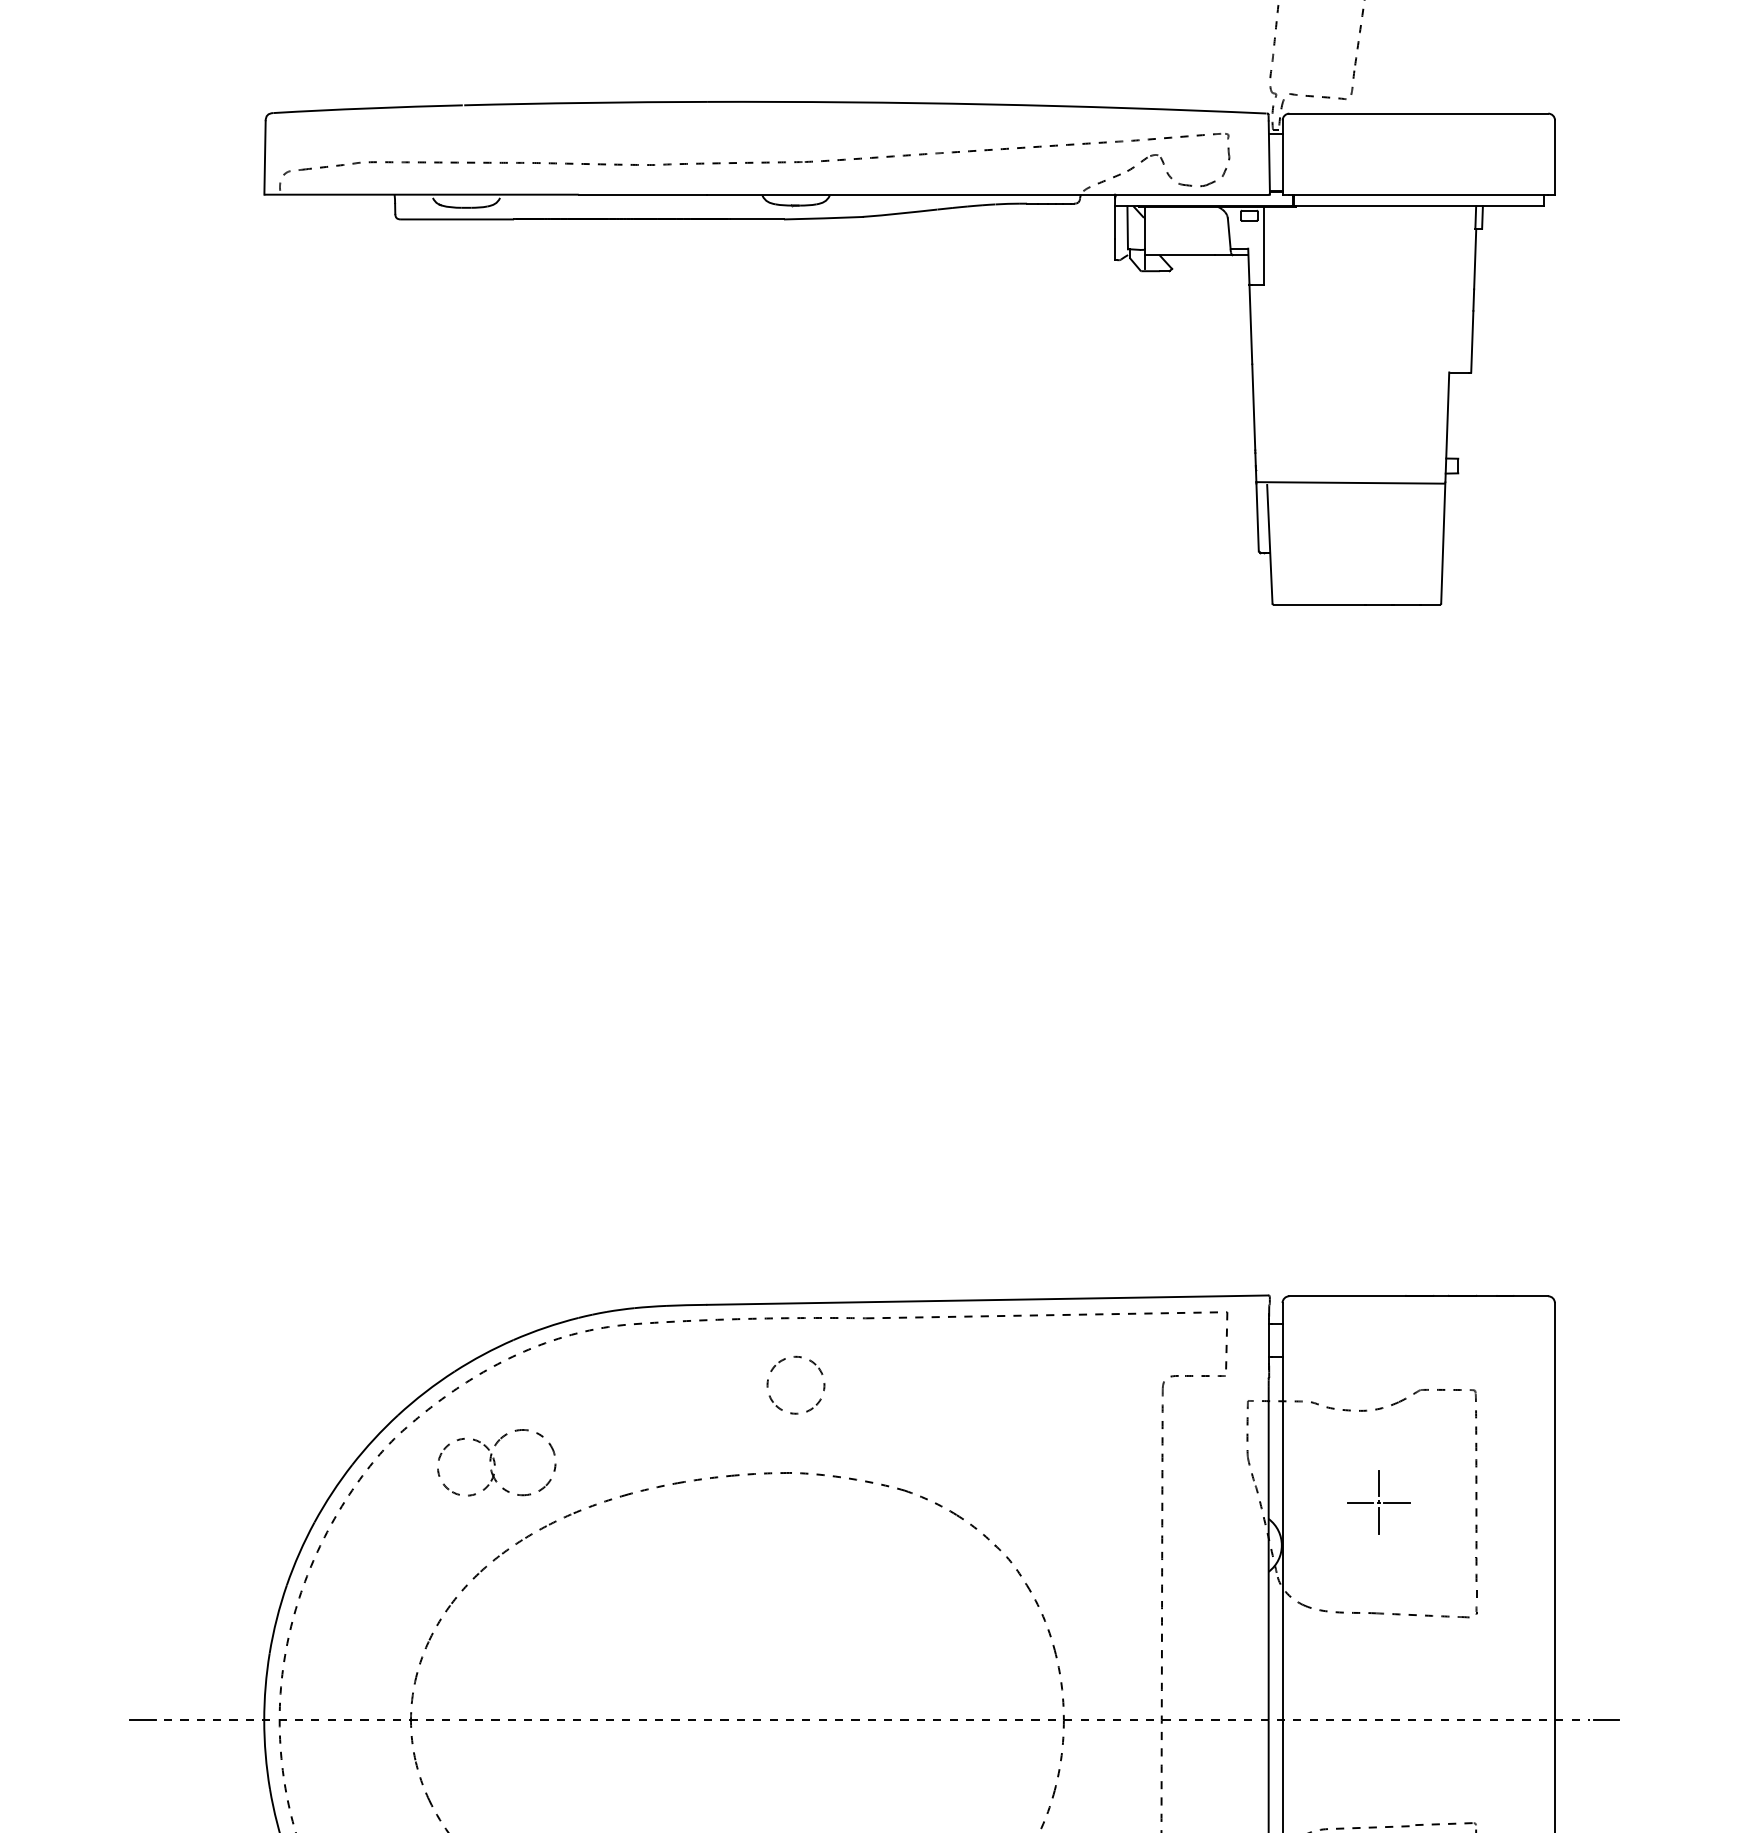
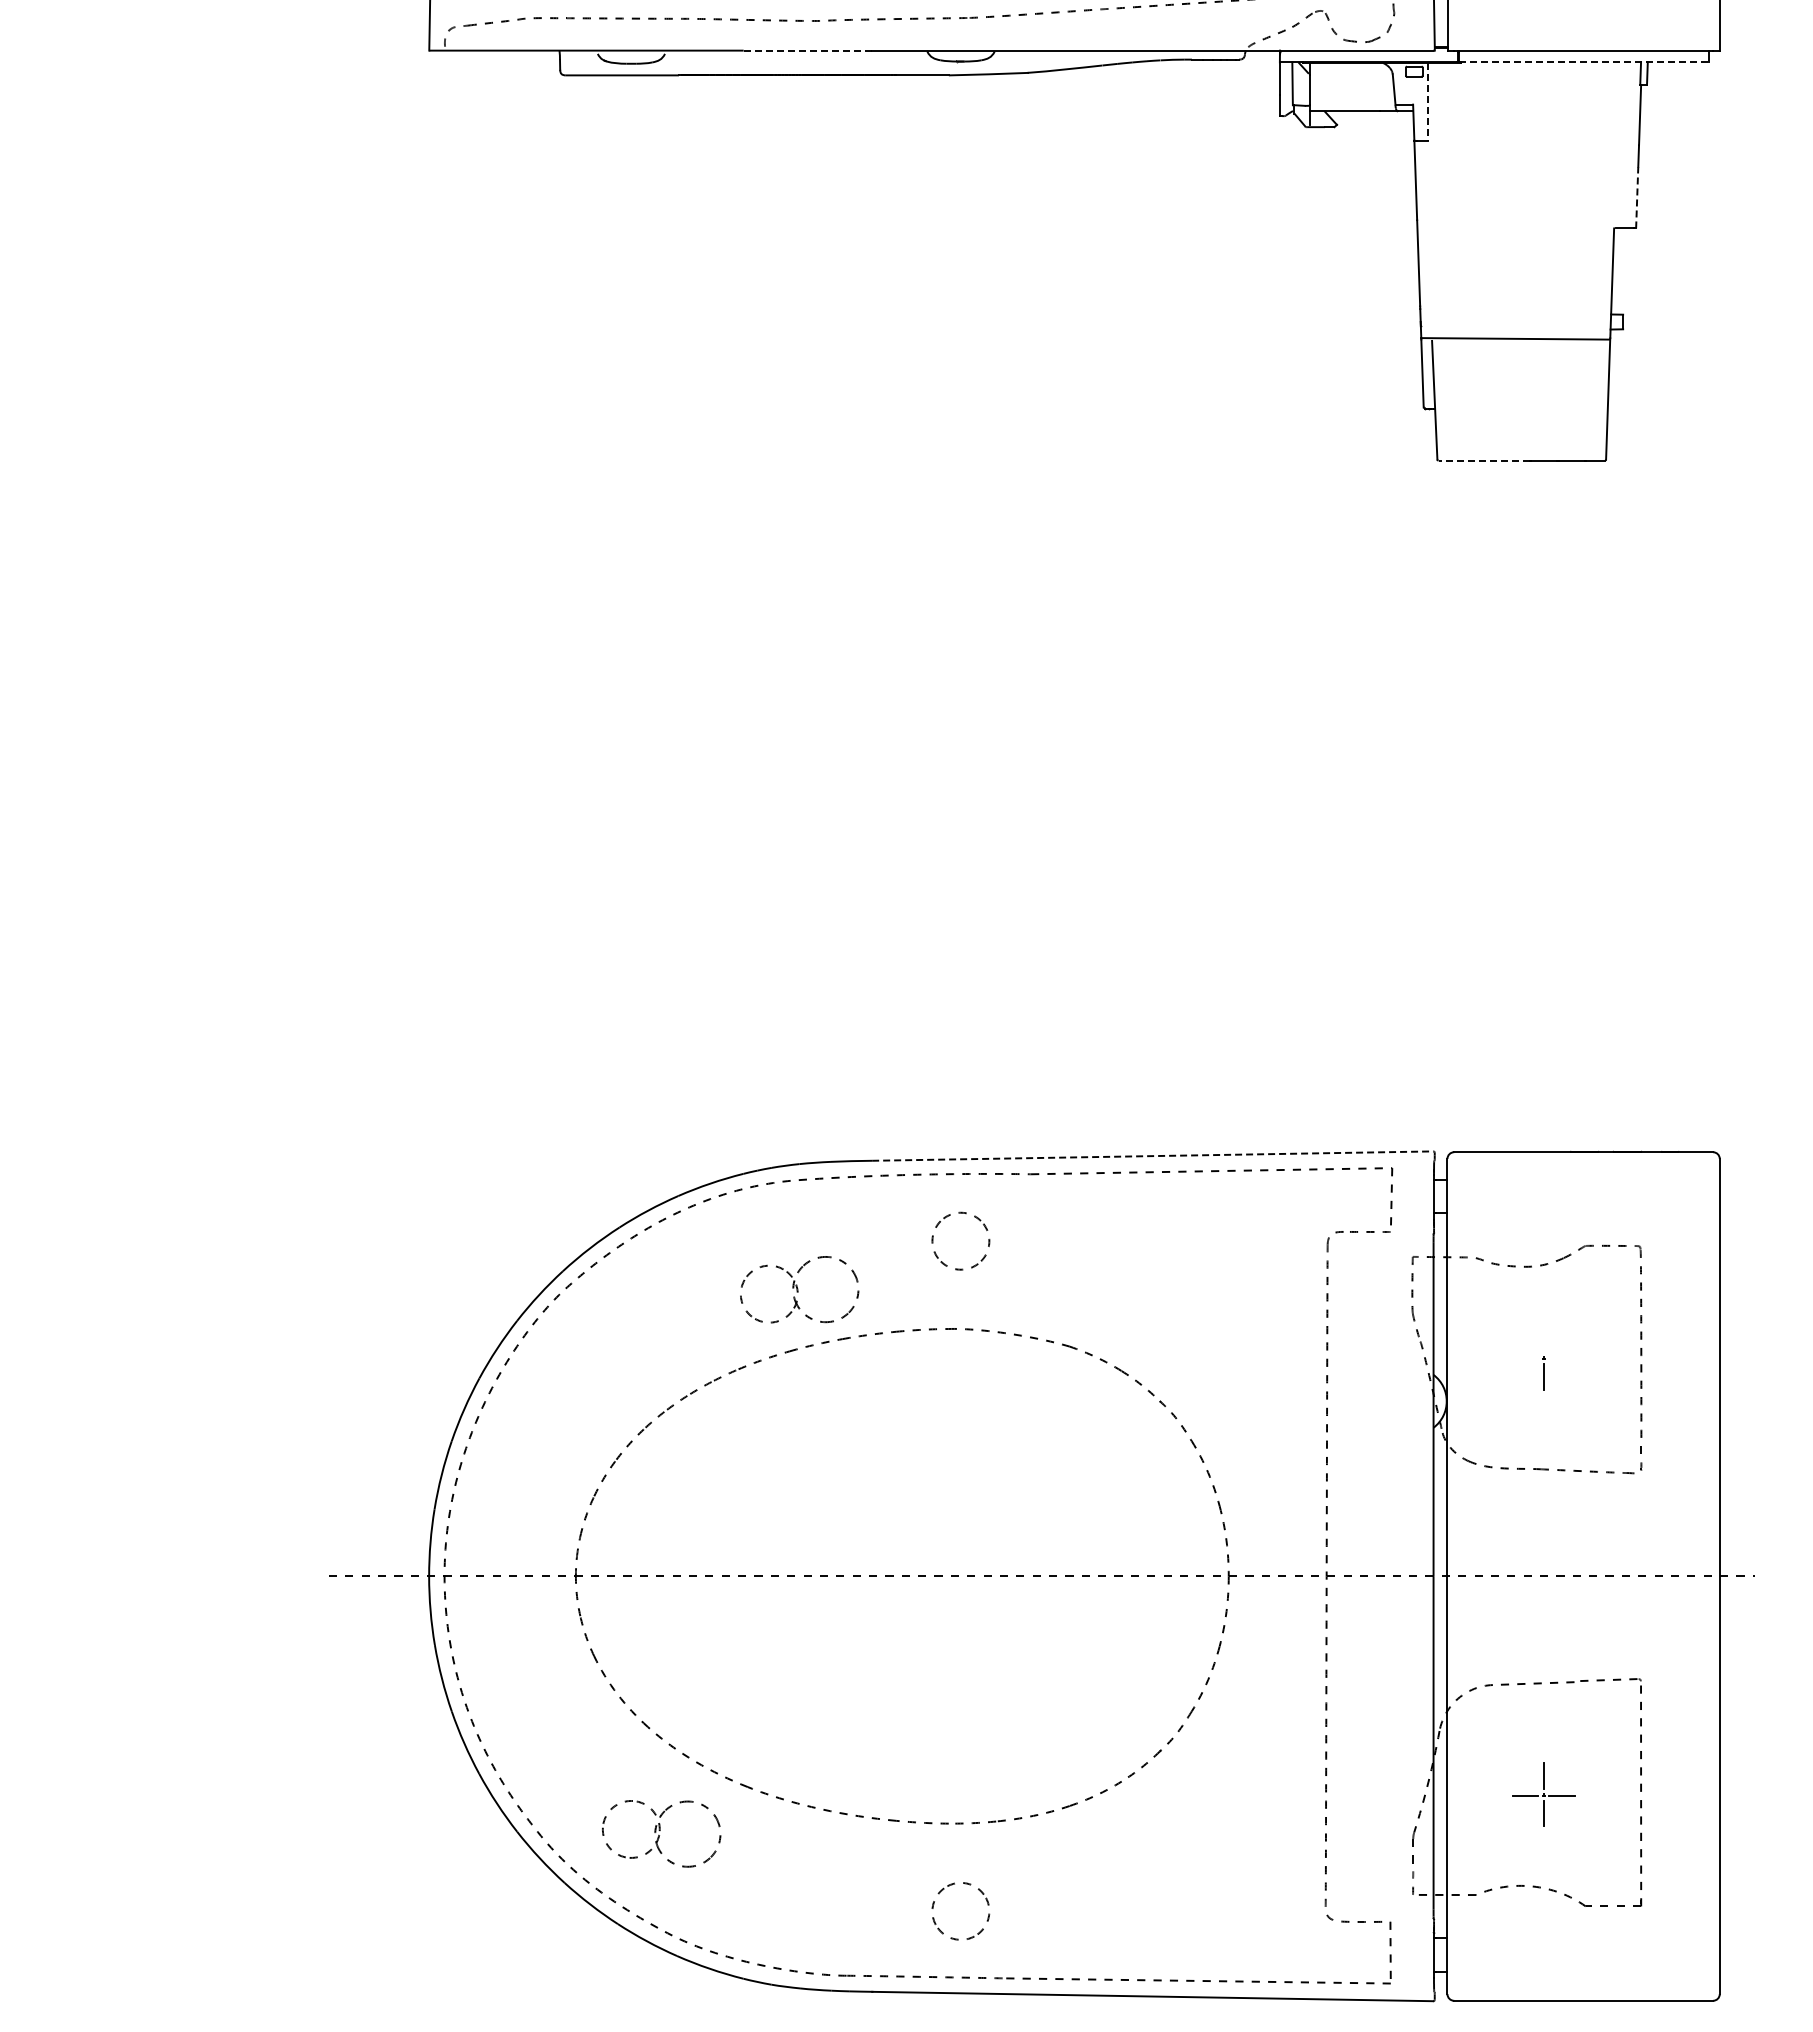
line: (642, 194) -> (807, 50), solid -> dashed
line: (1419, 206) -> (1584, 62), solid -> dashed
line: (1263, 245) -> (1428, 101), solid -> dashed
line: (1472, 341) -> (1637, 197), solid -> dashed
line: (1319, 604) -> (1484, 460), solid -> dashed
line: (987, 1300) -> (1152, 1156), solid -> dashed
part: (496, 1462) -> (799, 1289), moved
line: (1378, 1483) -> (1543, 1339), removed
line: (1360, 1503) -> (1525, 1359), removed
line: (1396, 1503) -> (1561, 1359), removed
line: (142, 1719) -> (307, 1575), removed
line: (1606, 1719) -> (1771, 1575), removed

